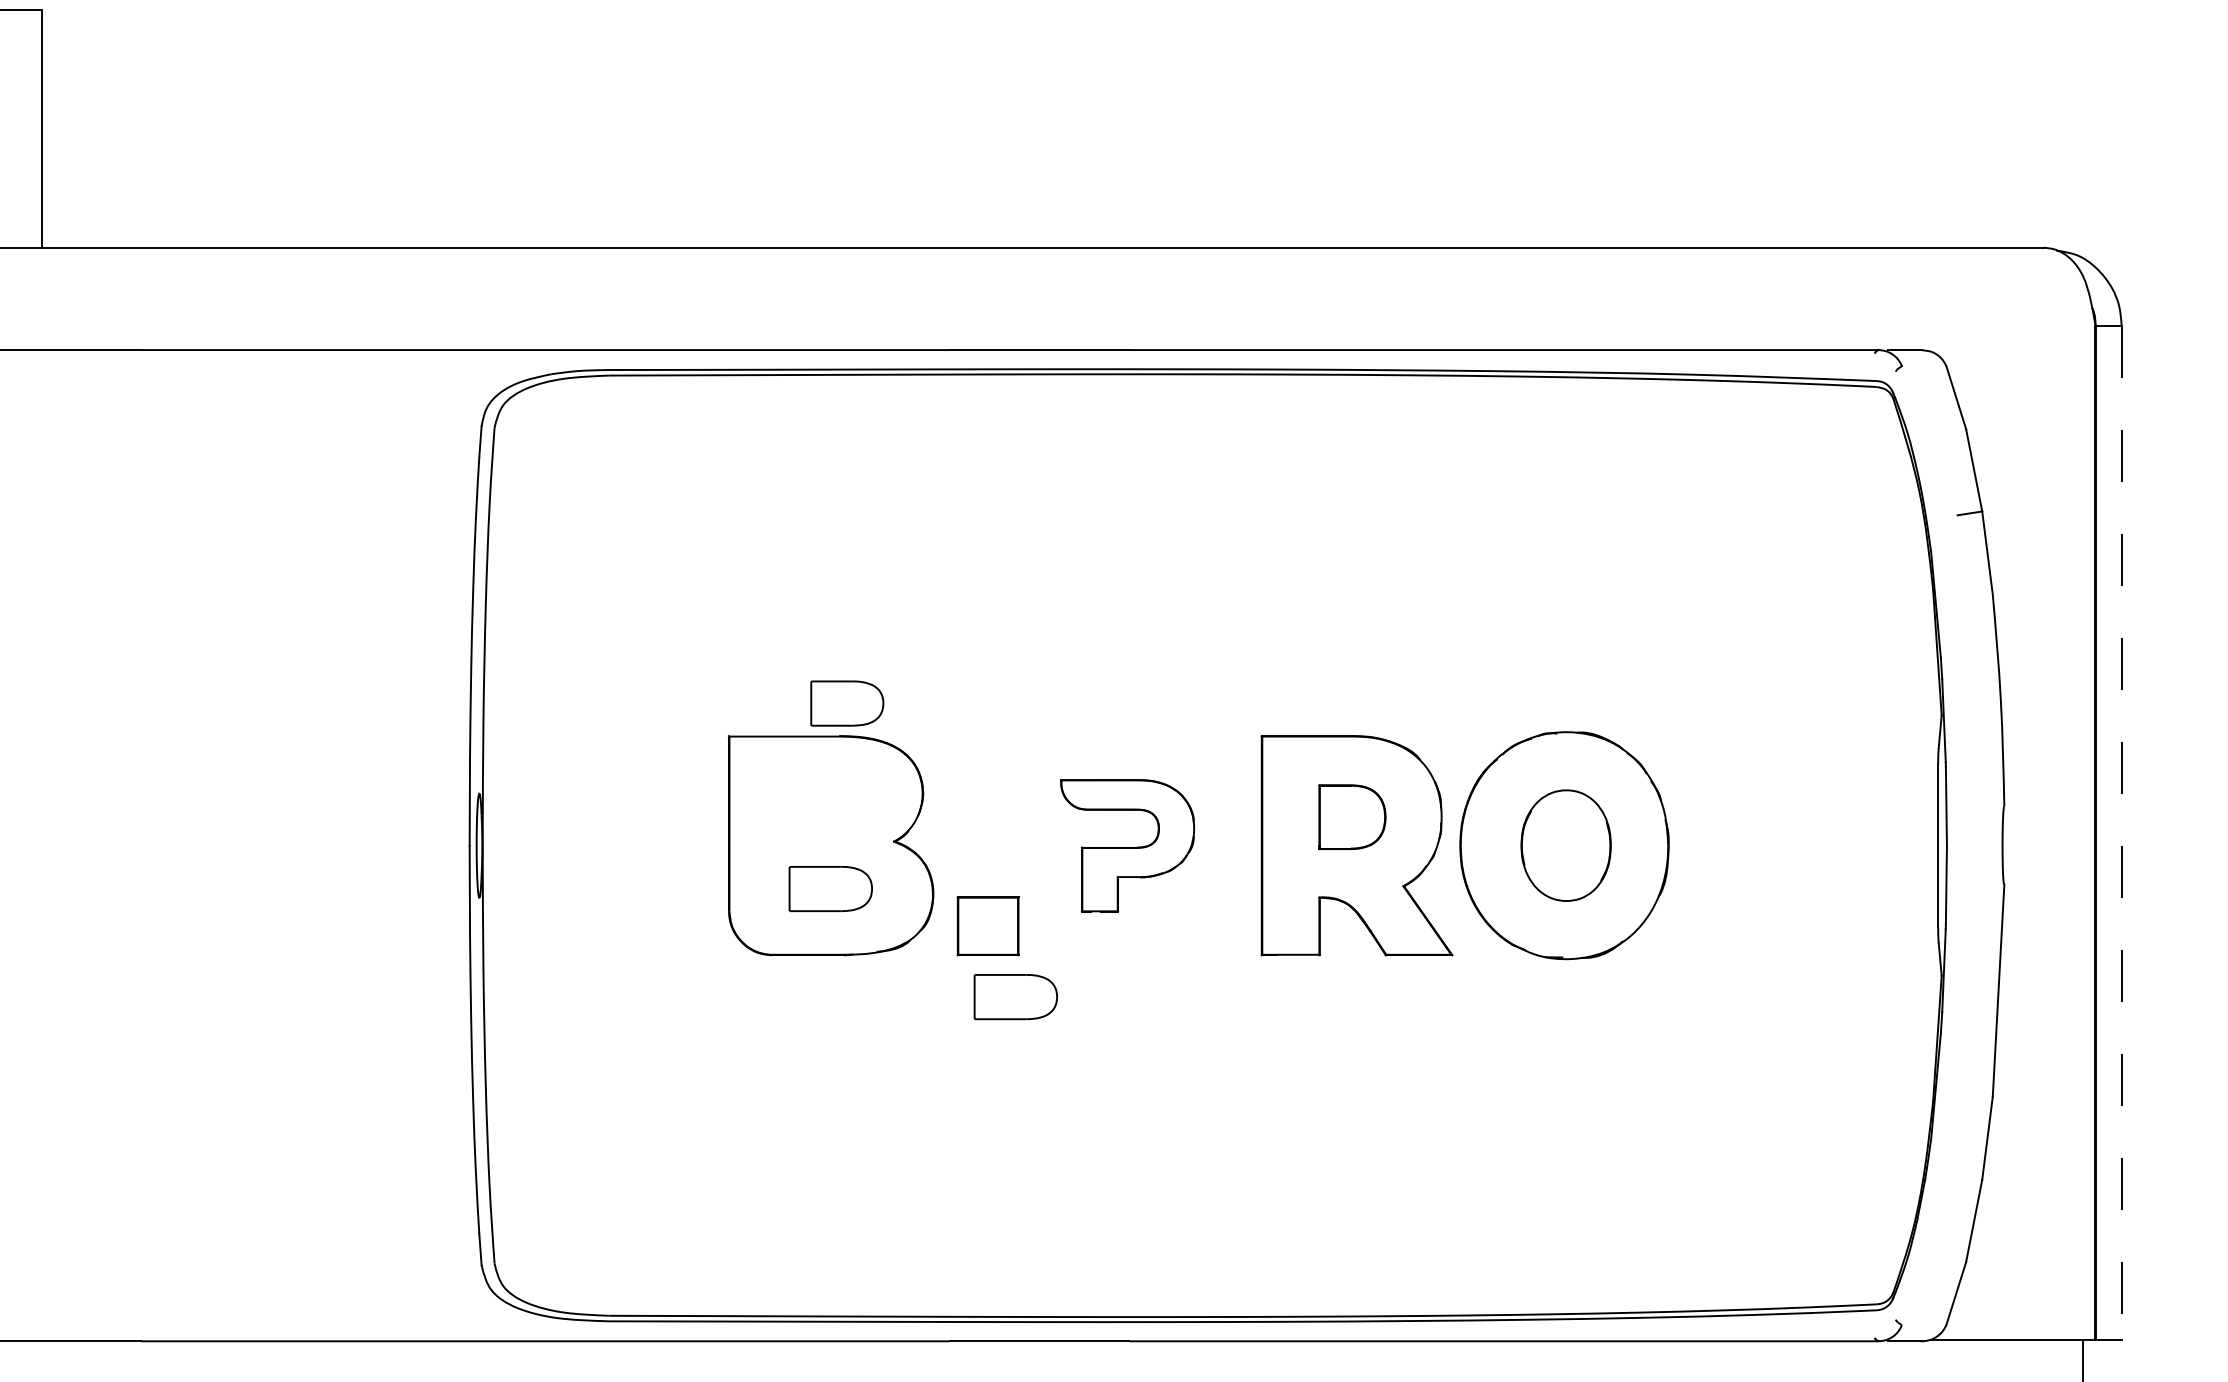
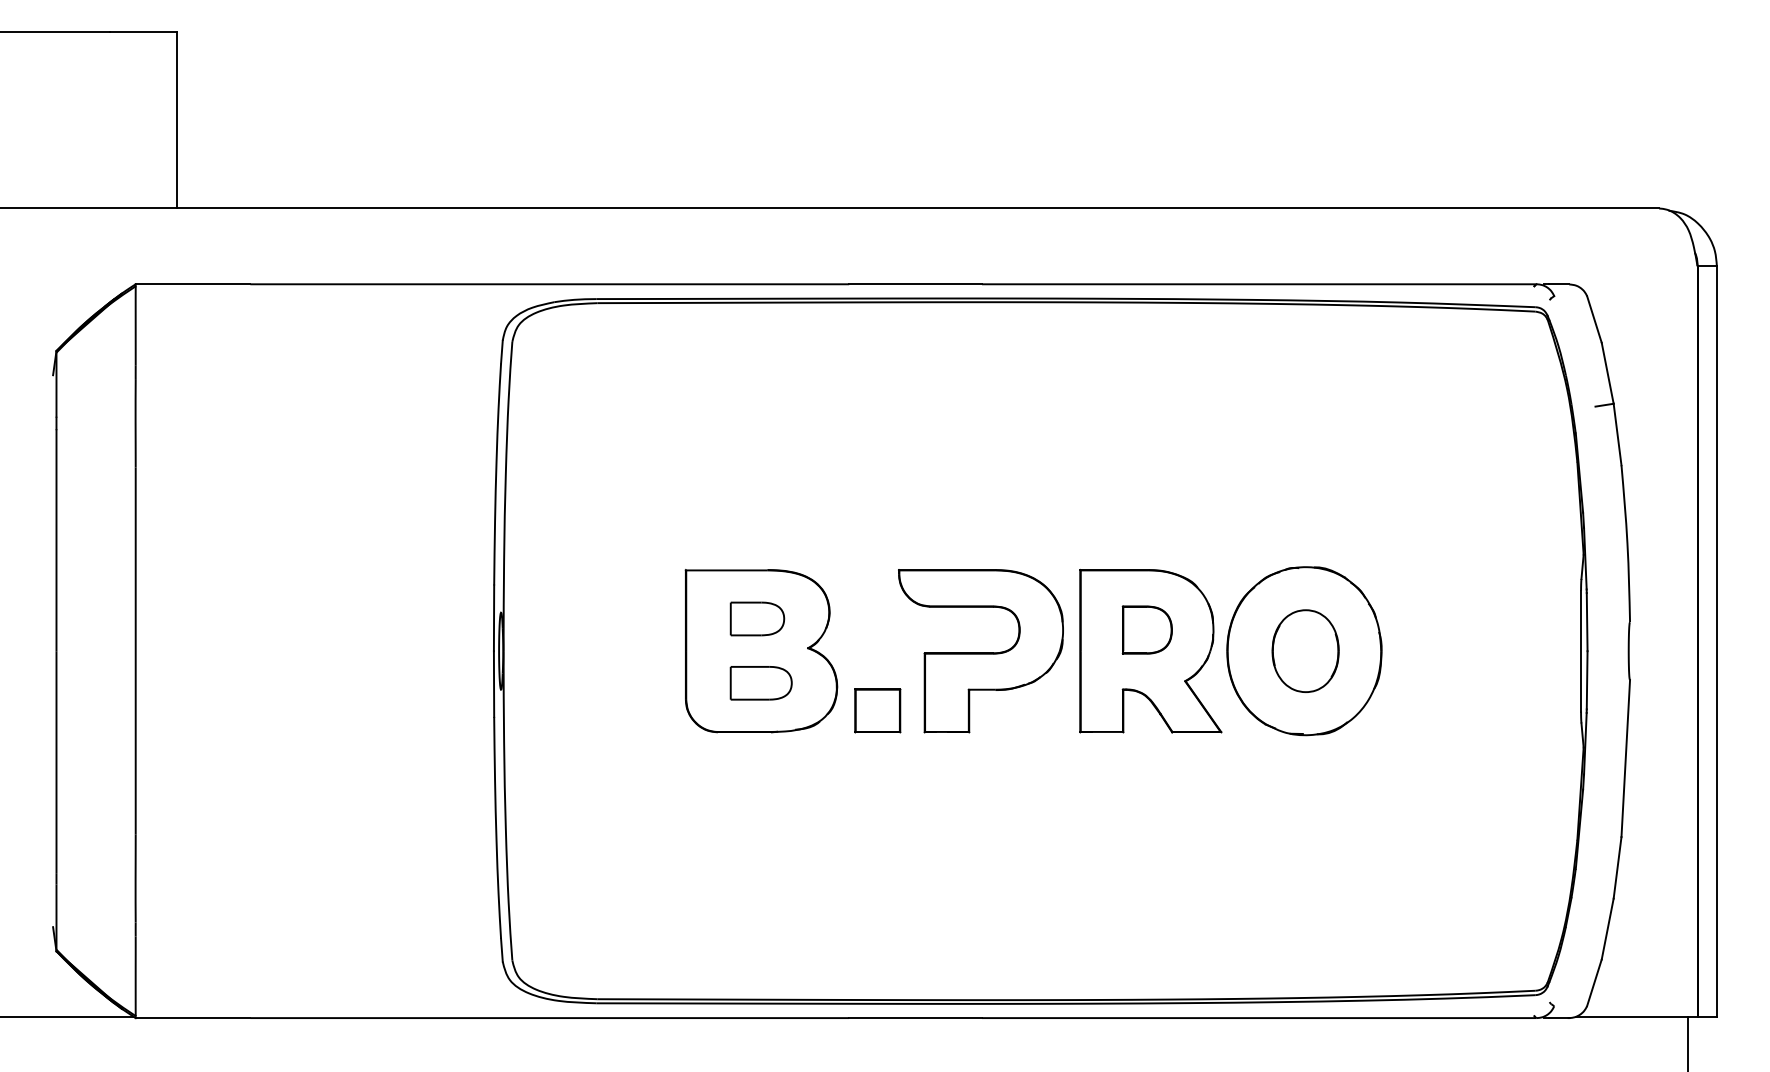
part: (847, 702) -> (757, 618), moved
line: (2121, 833) -> (1716, 642), dashed -> solid
part: (1126, 846) -> (980, 651), size x1.67
part: (1014, 997) -> (897, 763), removed

